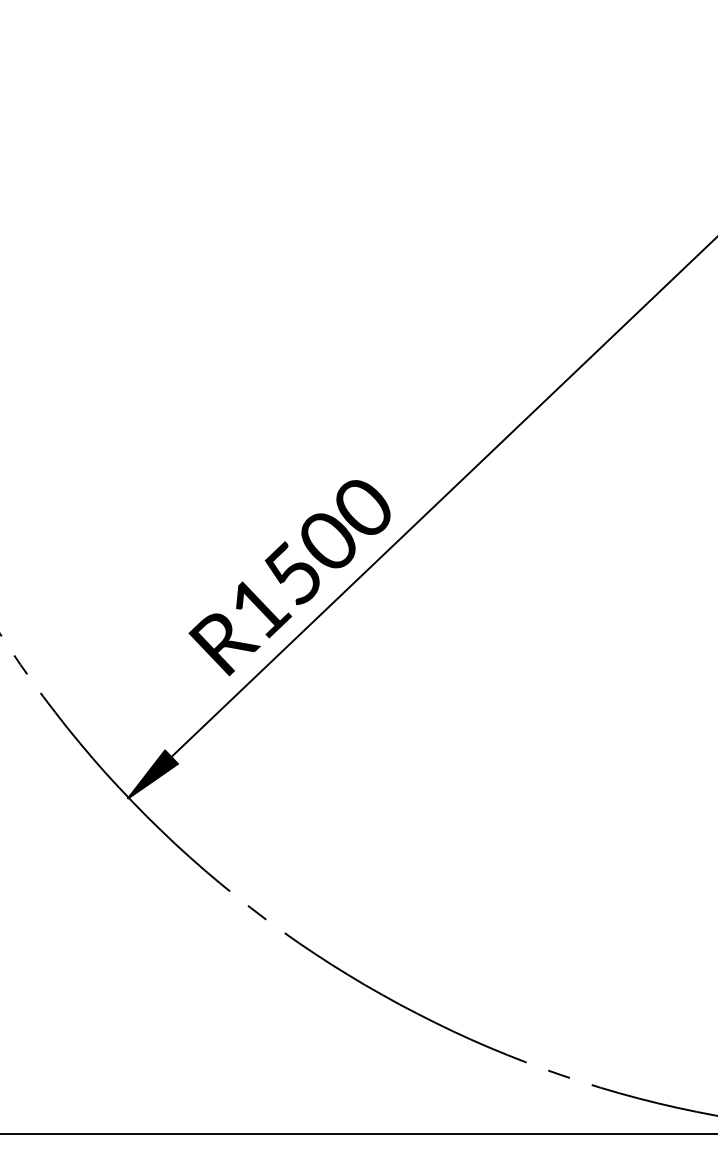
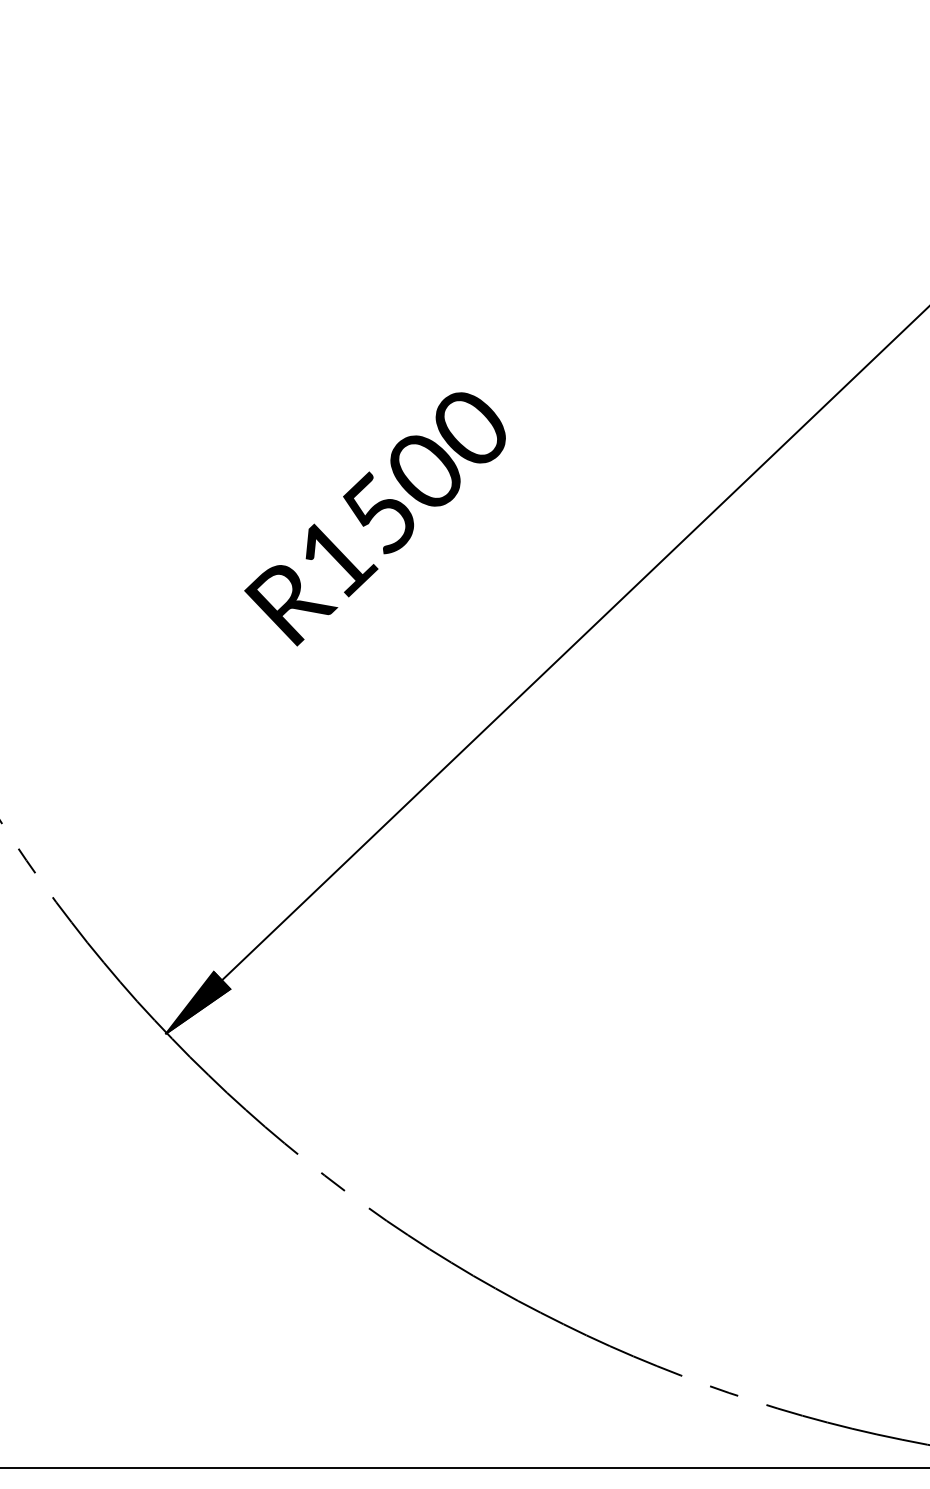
text: (289, 578) -> (374, 519), moved

